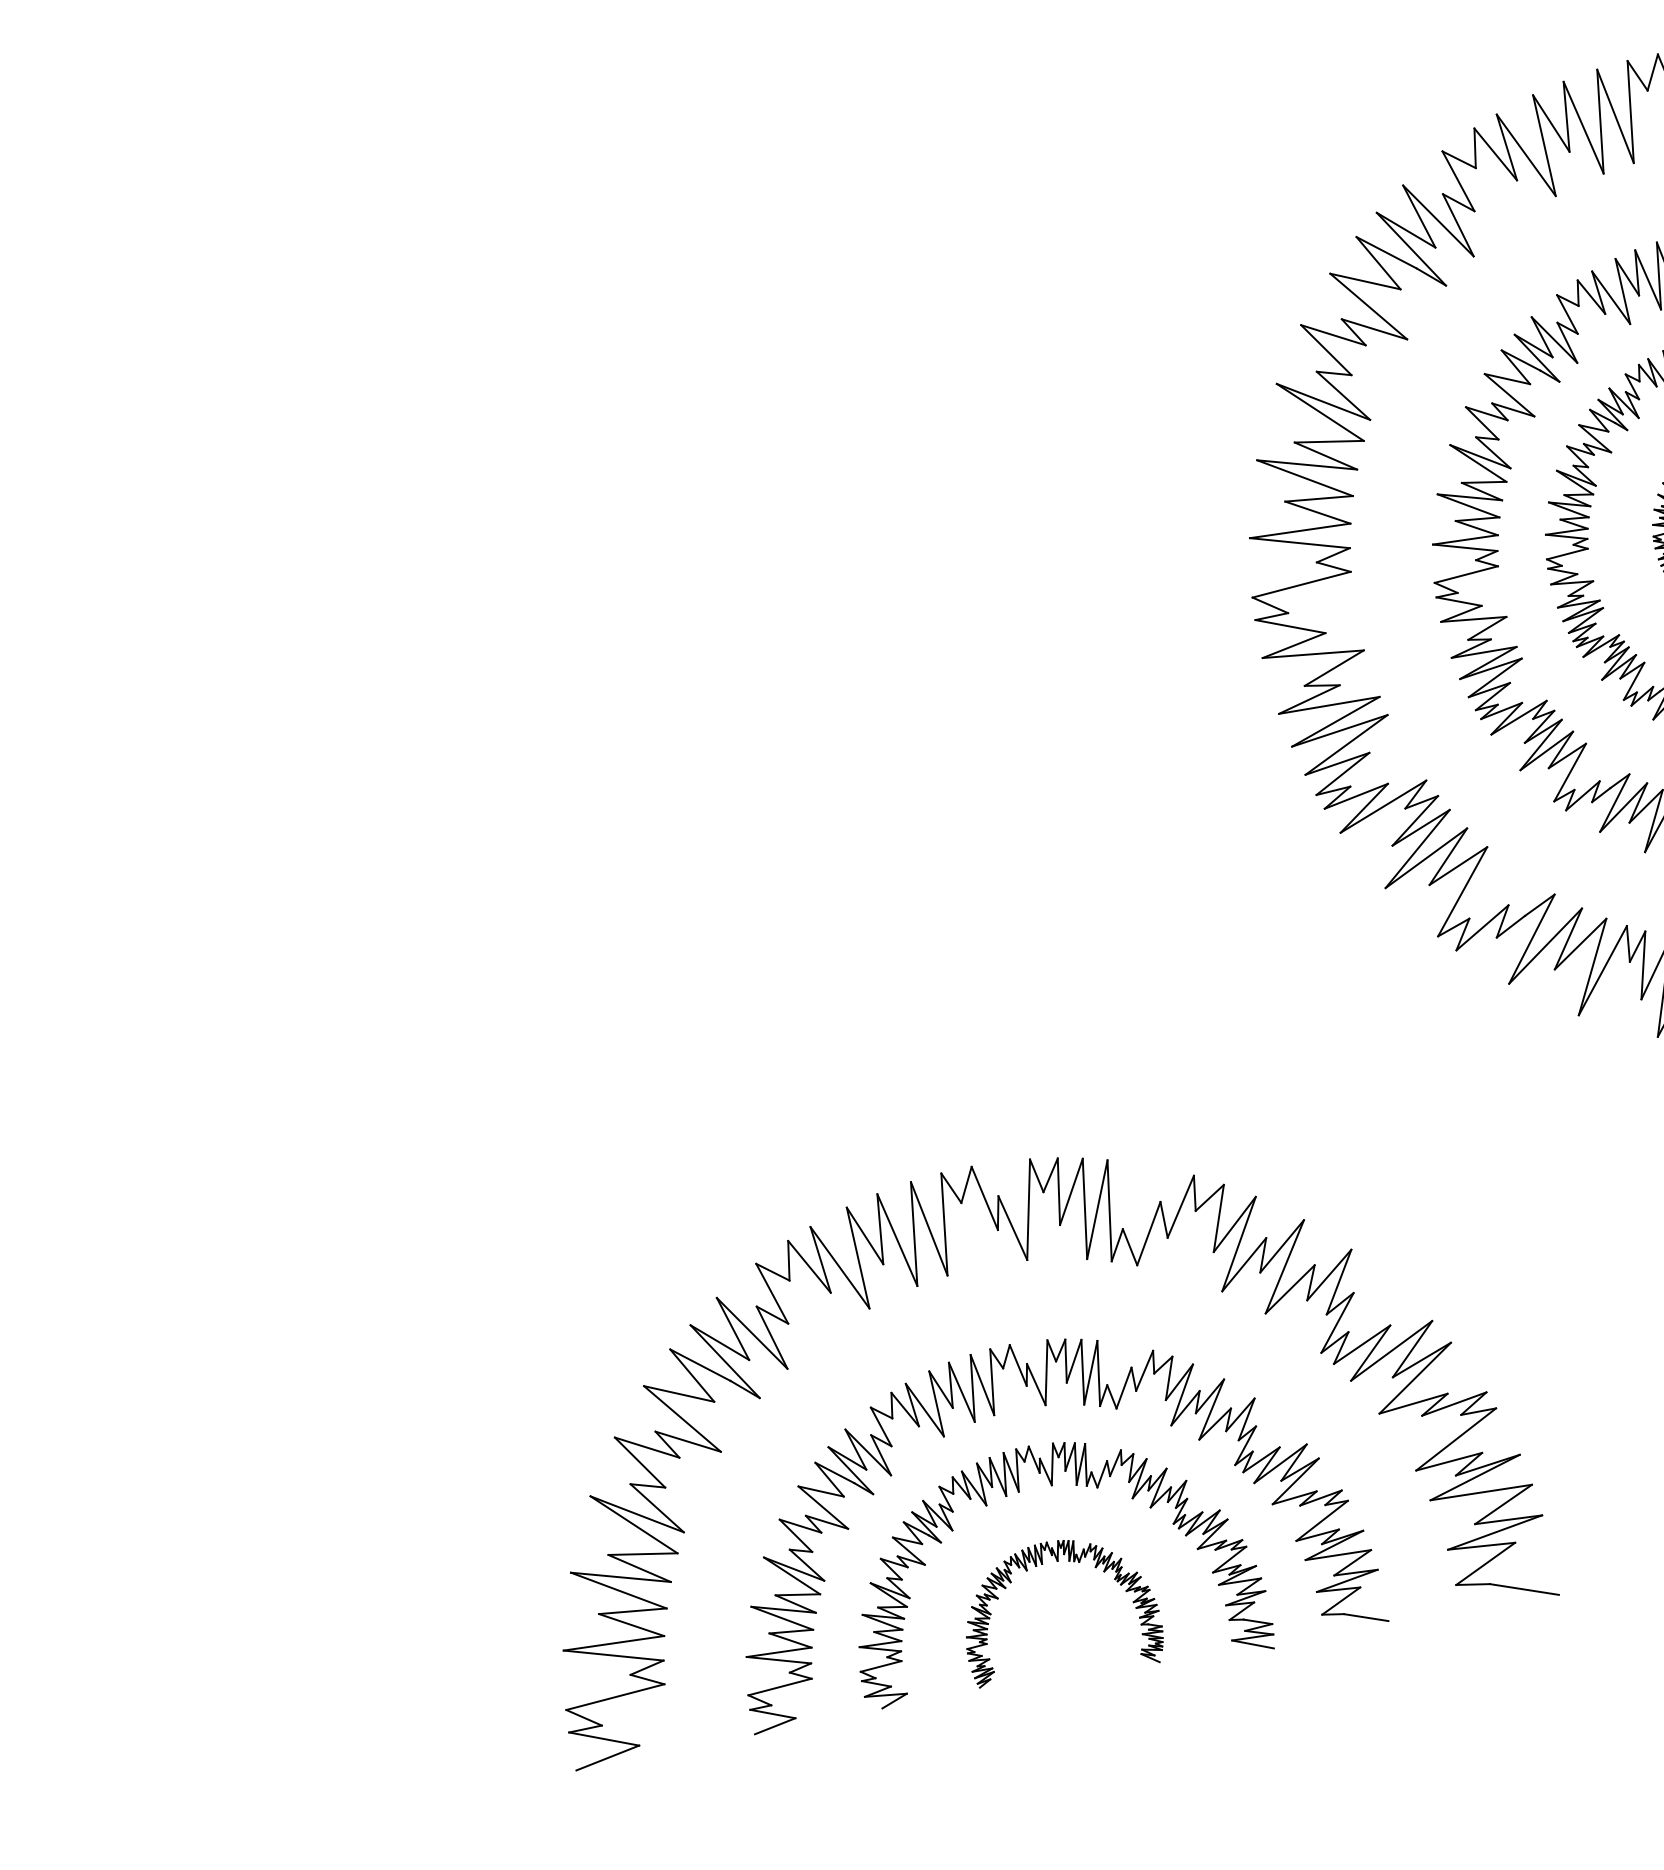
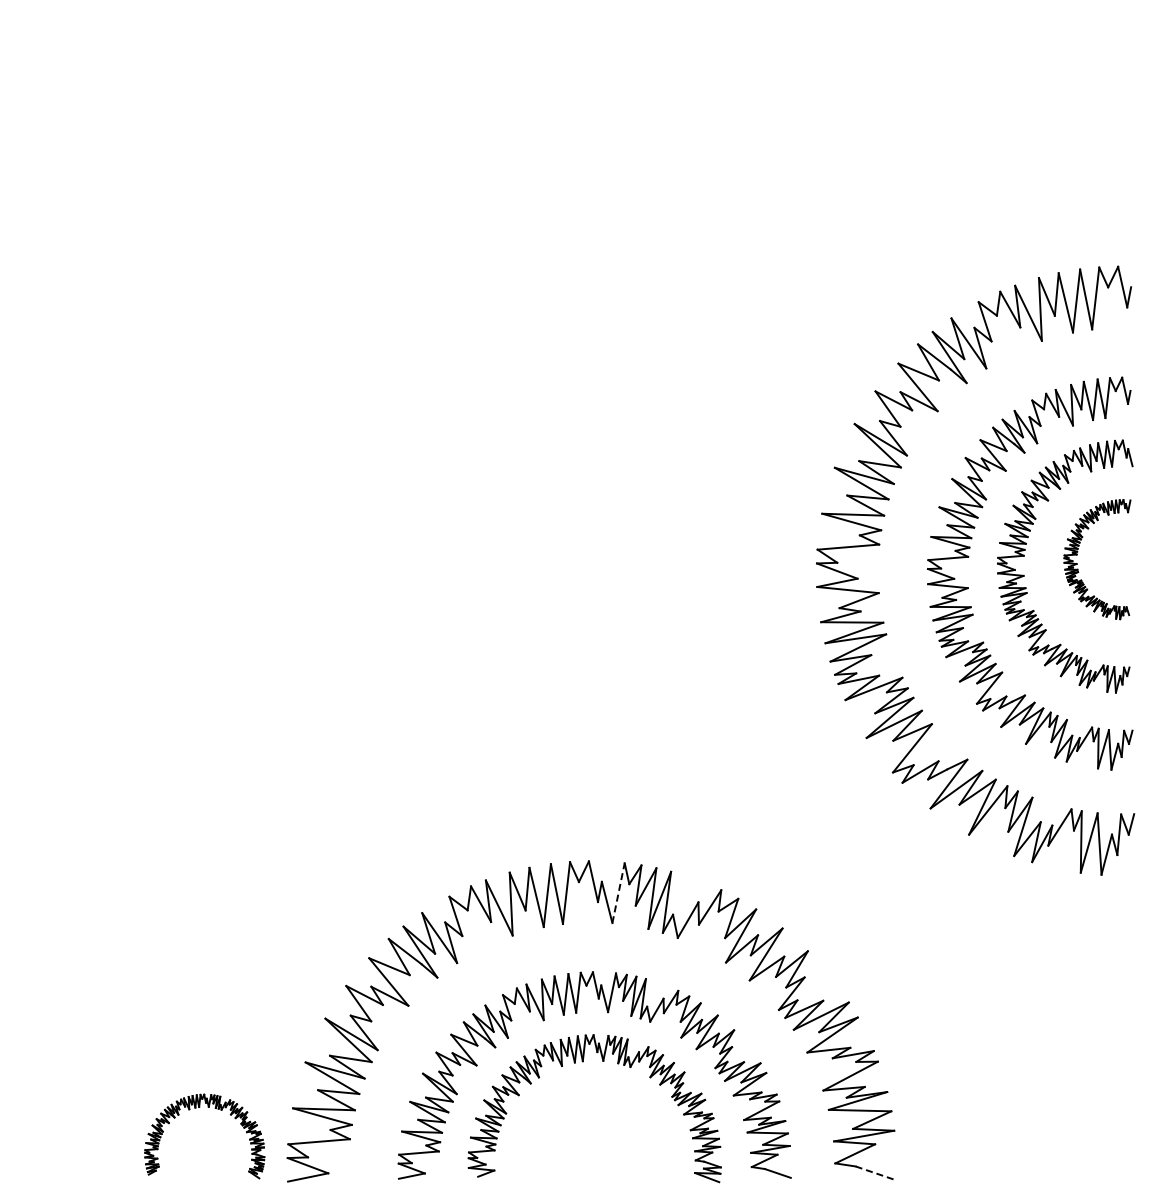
line: (1028, 1210) -> (618, 893), solid -> dashed
part: (1038, 1567) -> (196, 1108), moved
line: (1525, 1589) -> (876, 1173), solid -> dashed

